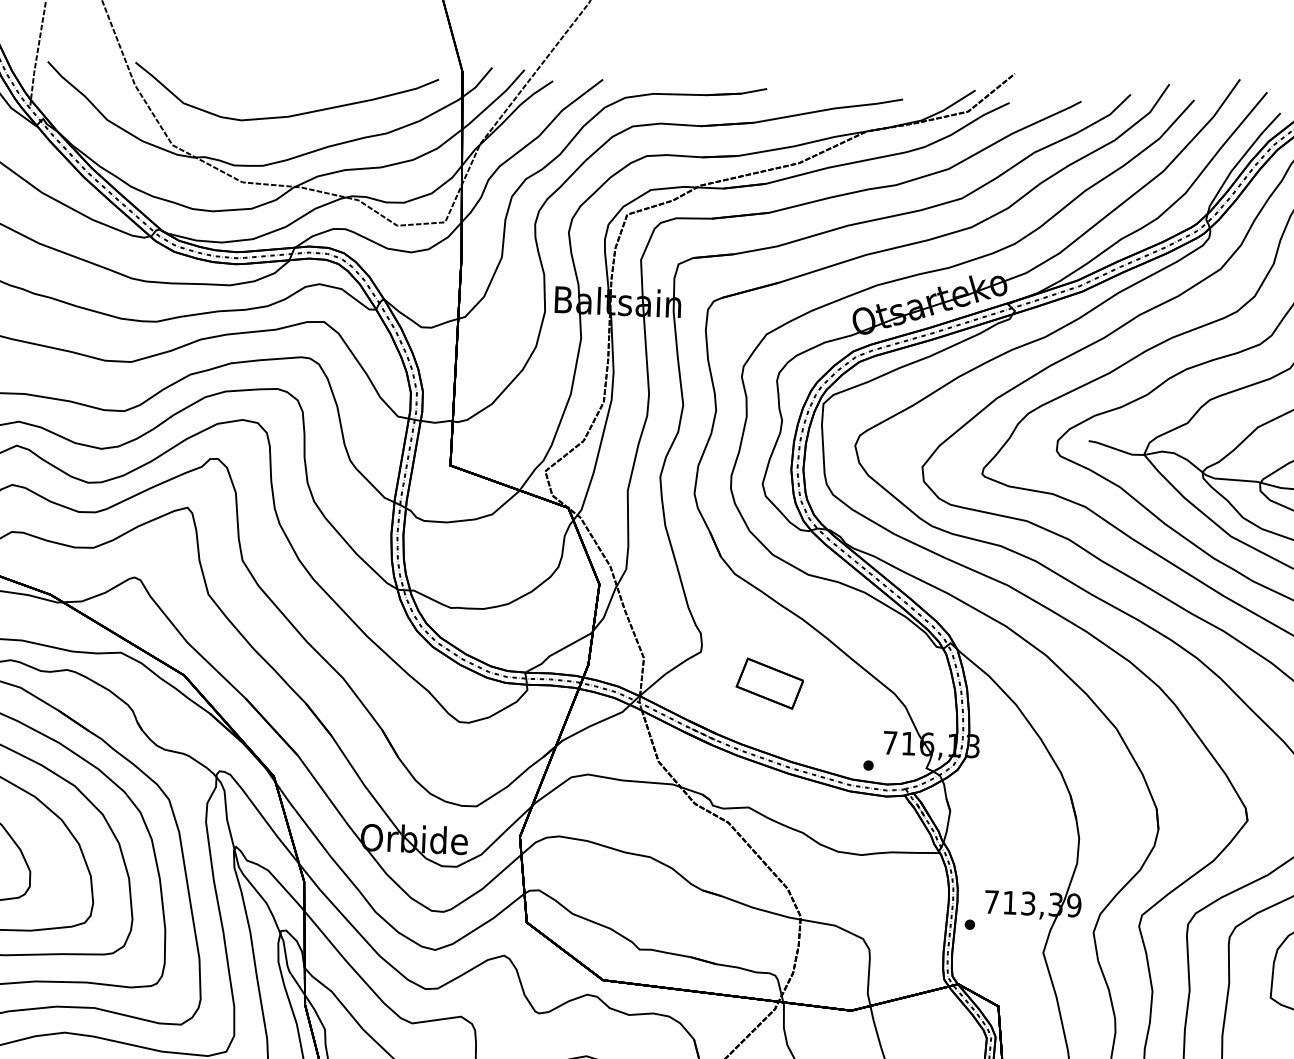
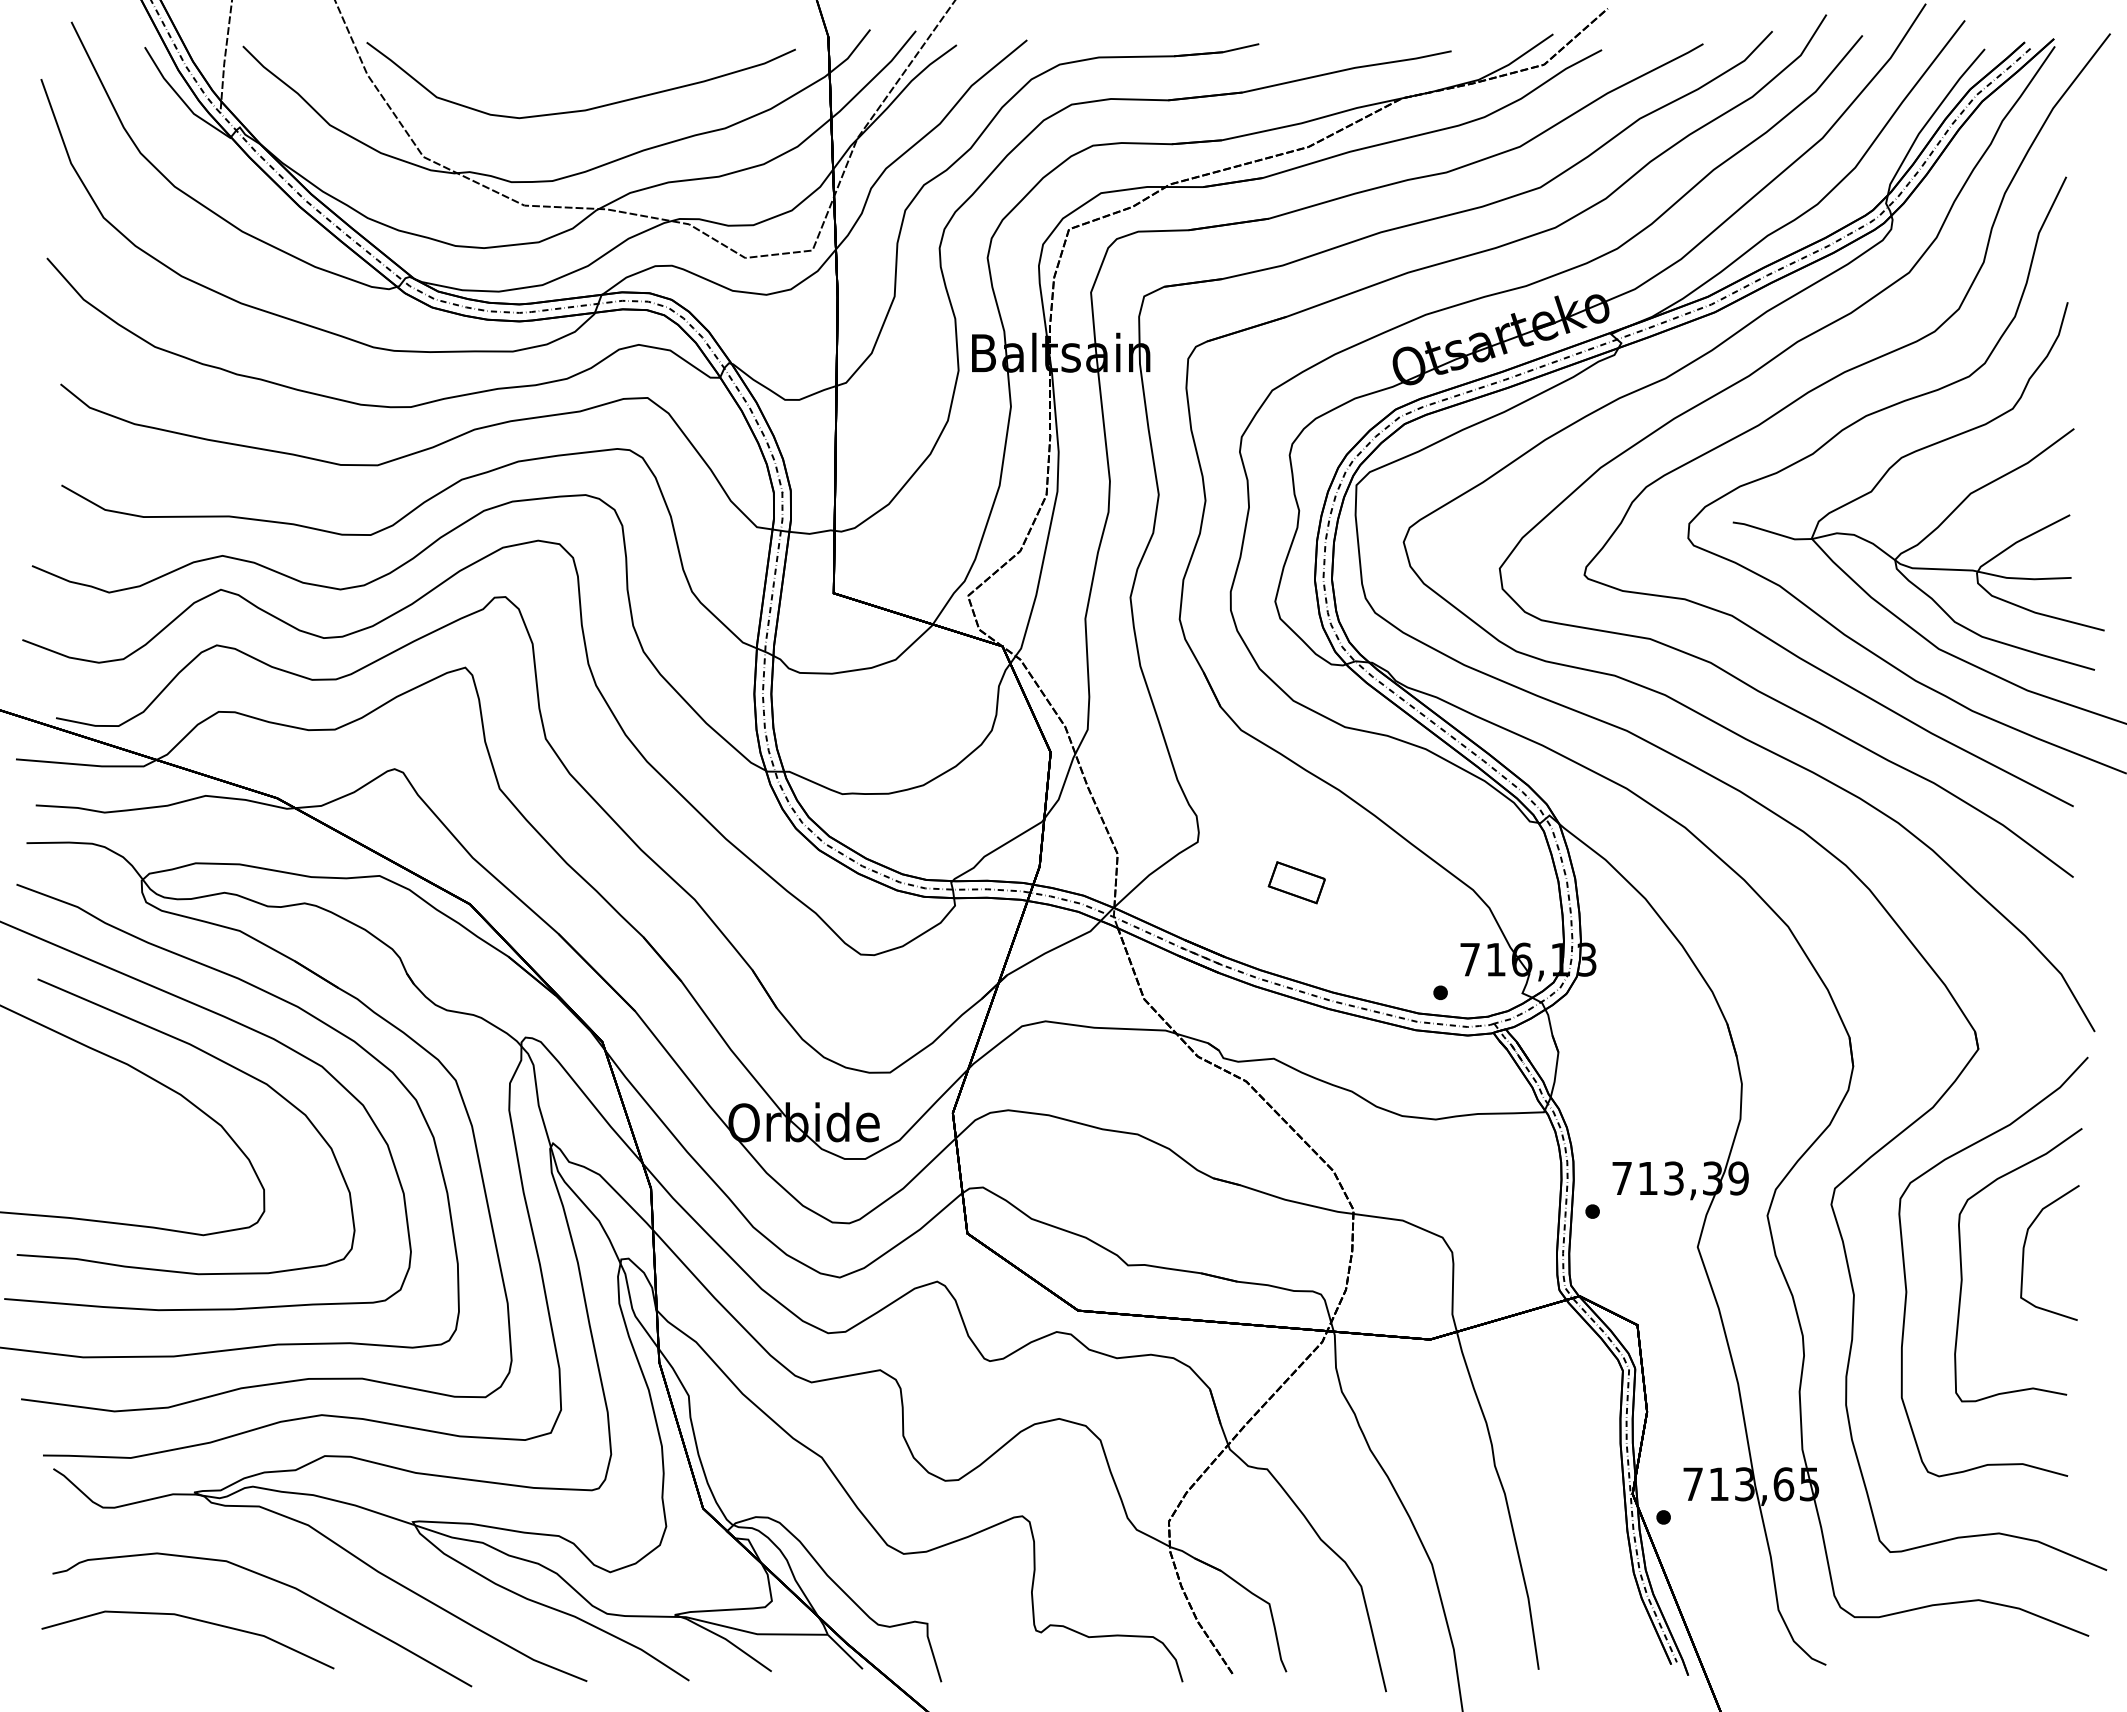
part: (769, 683) -> (1296, 882), size x0.6

